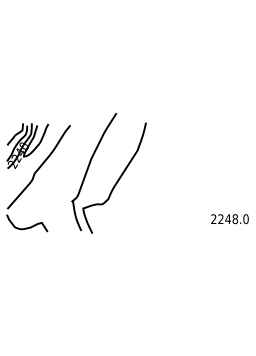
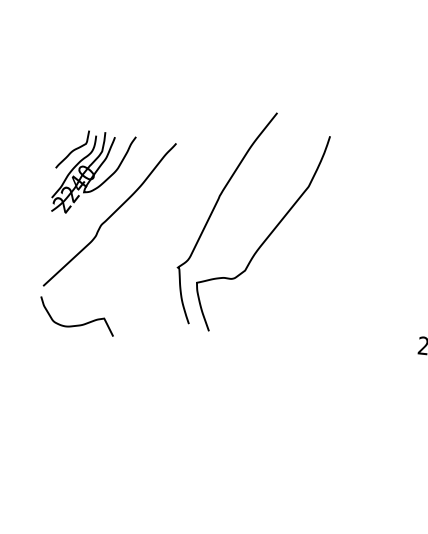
part: (117, 179) -> (266, 235), moved

